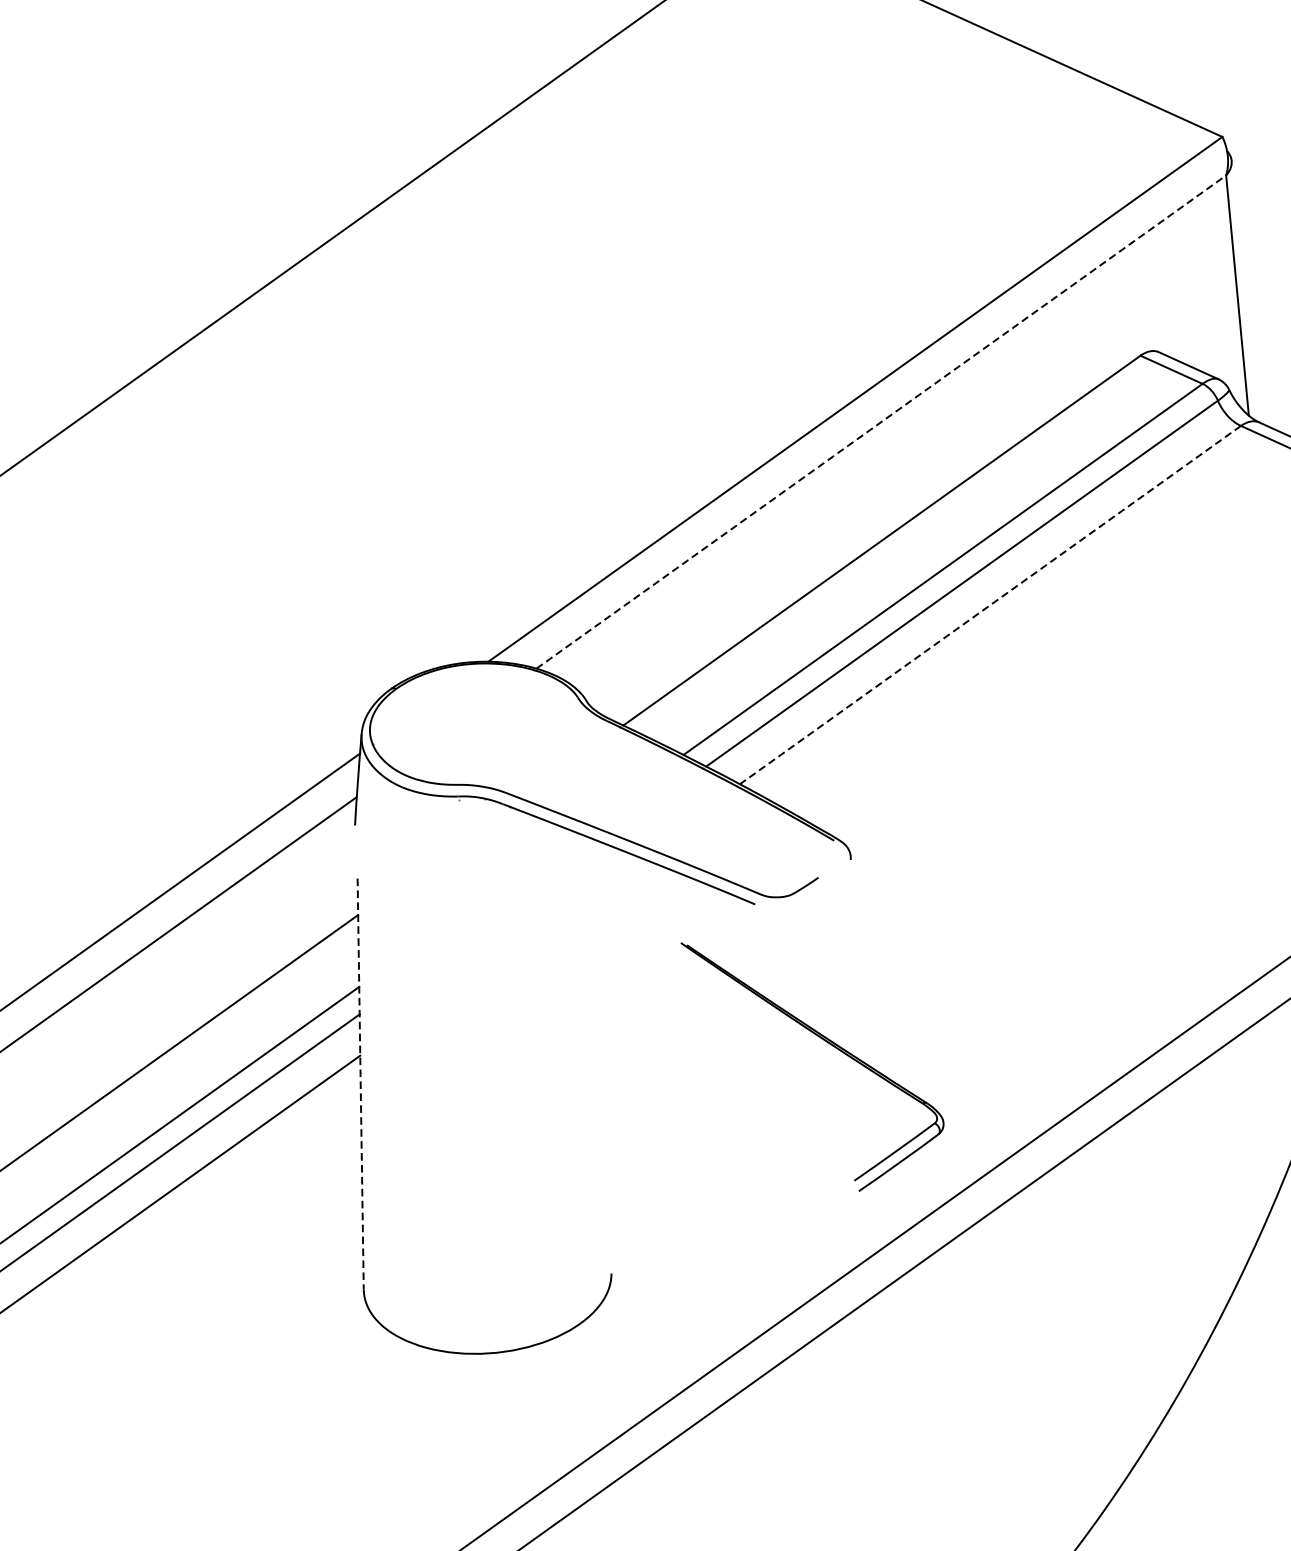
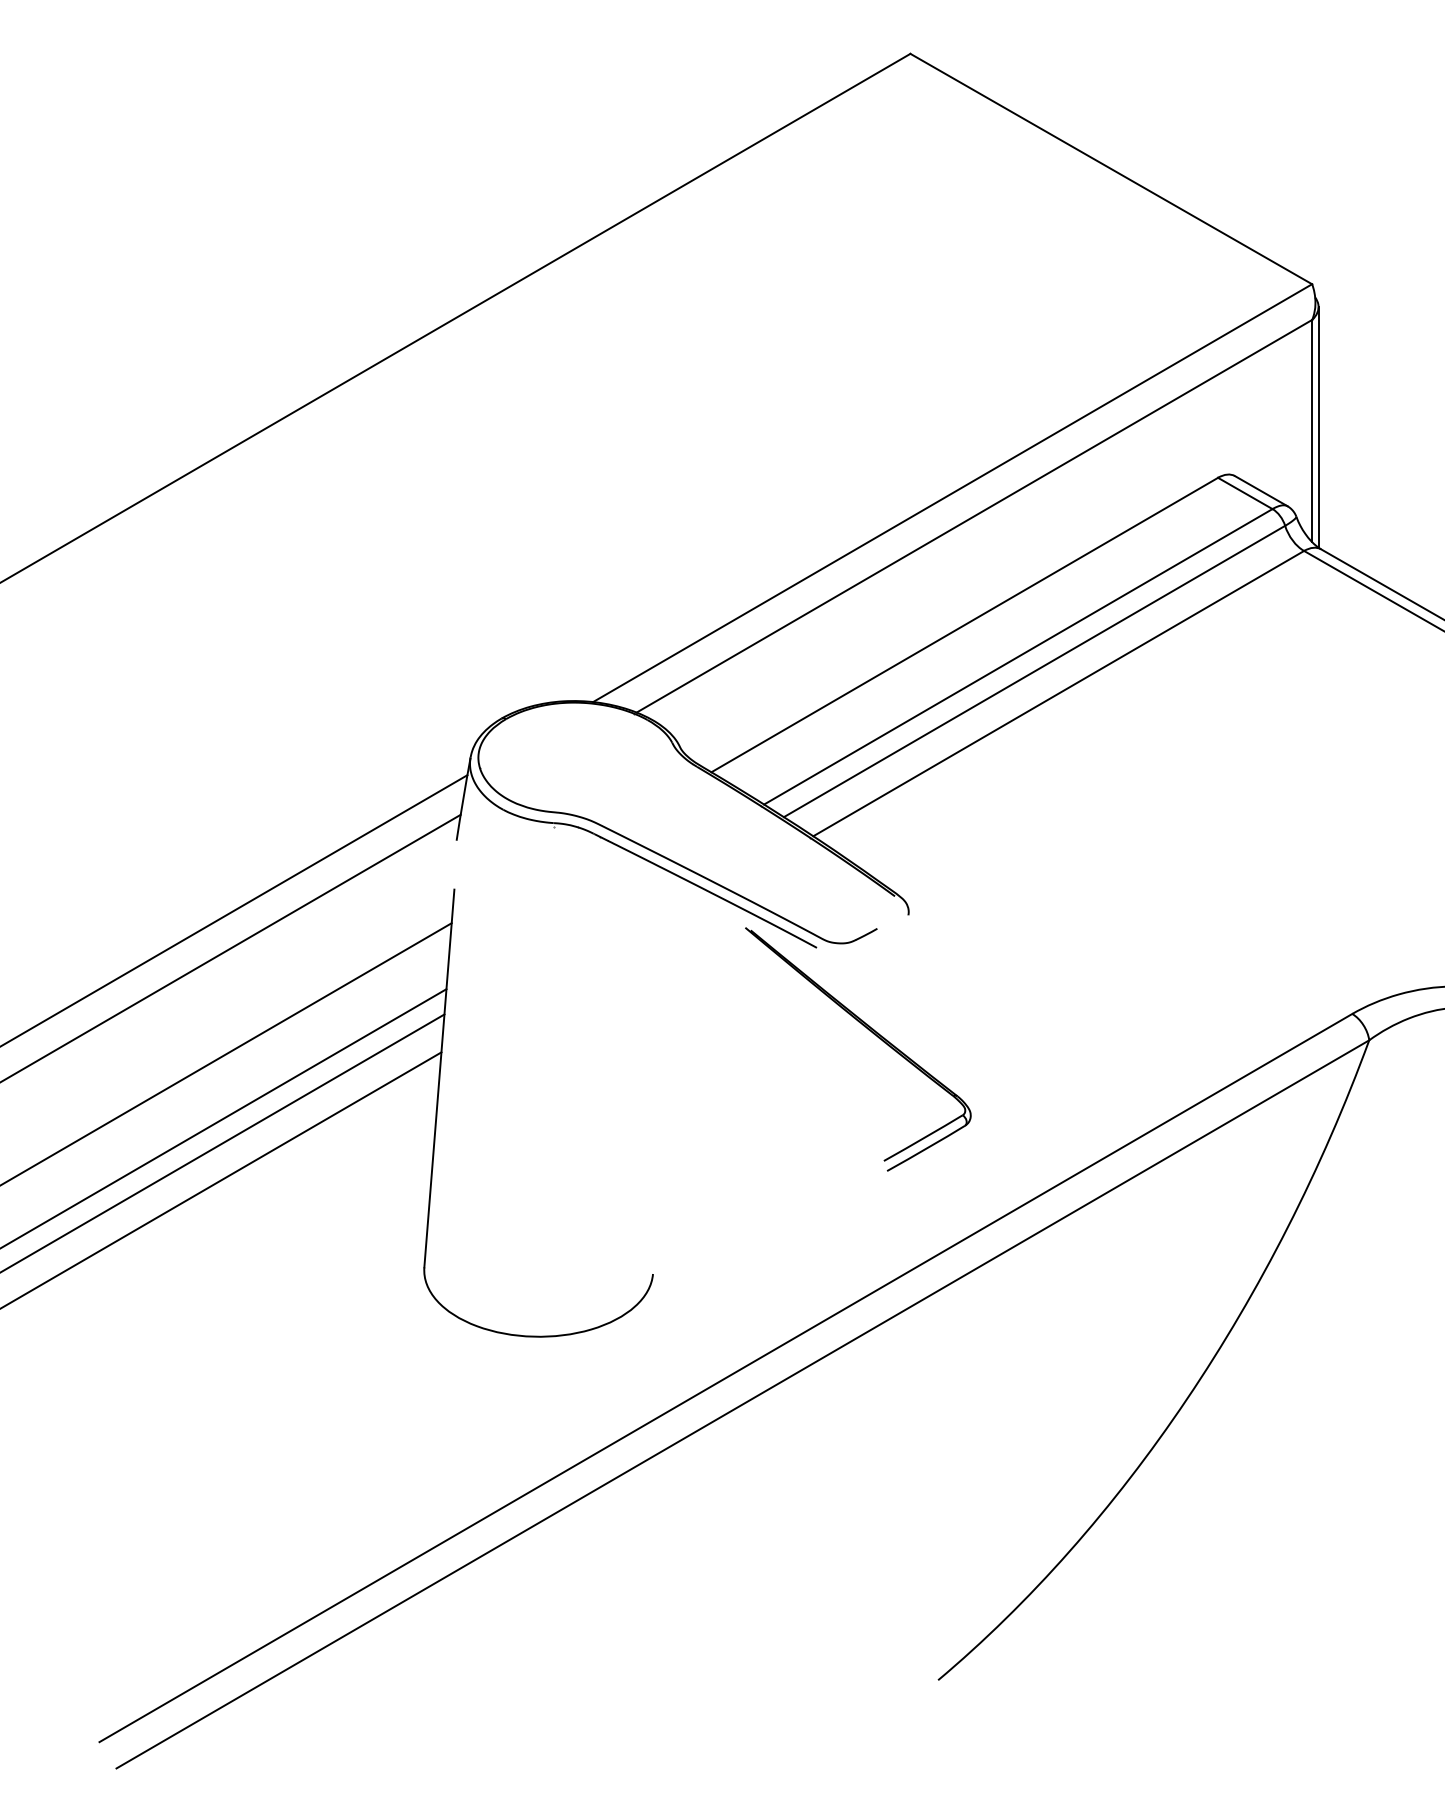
line: (1243, 291) -> (1318, 427), added
line: (881, 422) -> (974, 516), dashed -> solid
line: (990, 604) -> (1058, 693), dashed -> solid
part: (830, 1045) -> (873, 1034), moved
line: (360, 1085) -> (439, 1079), dashed -> solid

